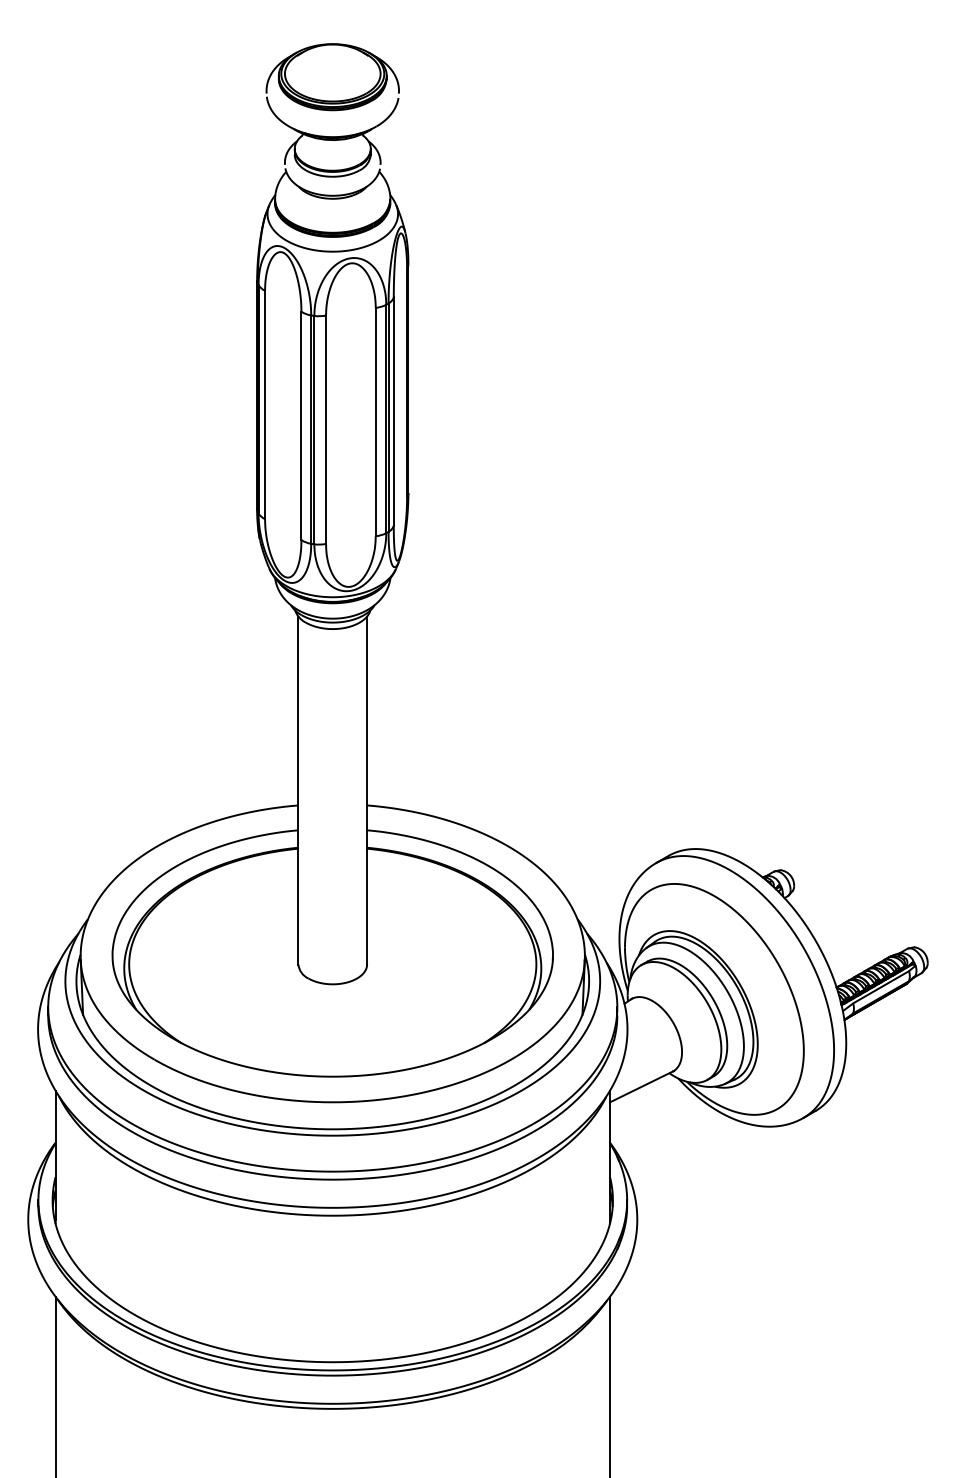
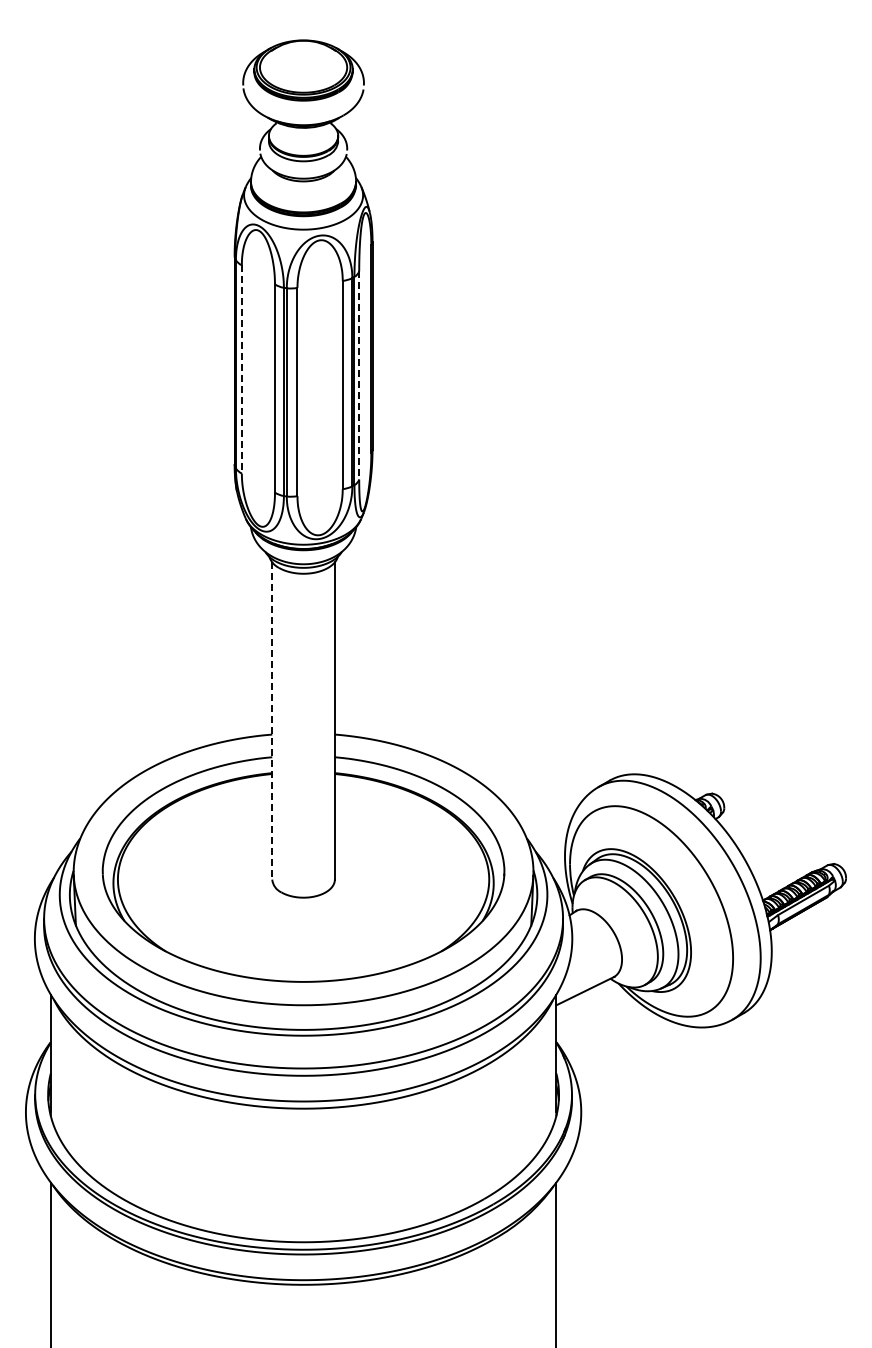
line: (264, 405) -> (241, 369), solid -> dashed
line: (394, 411) -> (359, 375), solid -> dashed
line: (298, 791) -> (272, 721), solid -> dashed

